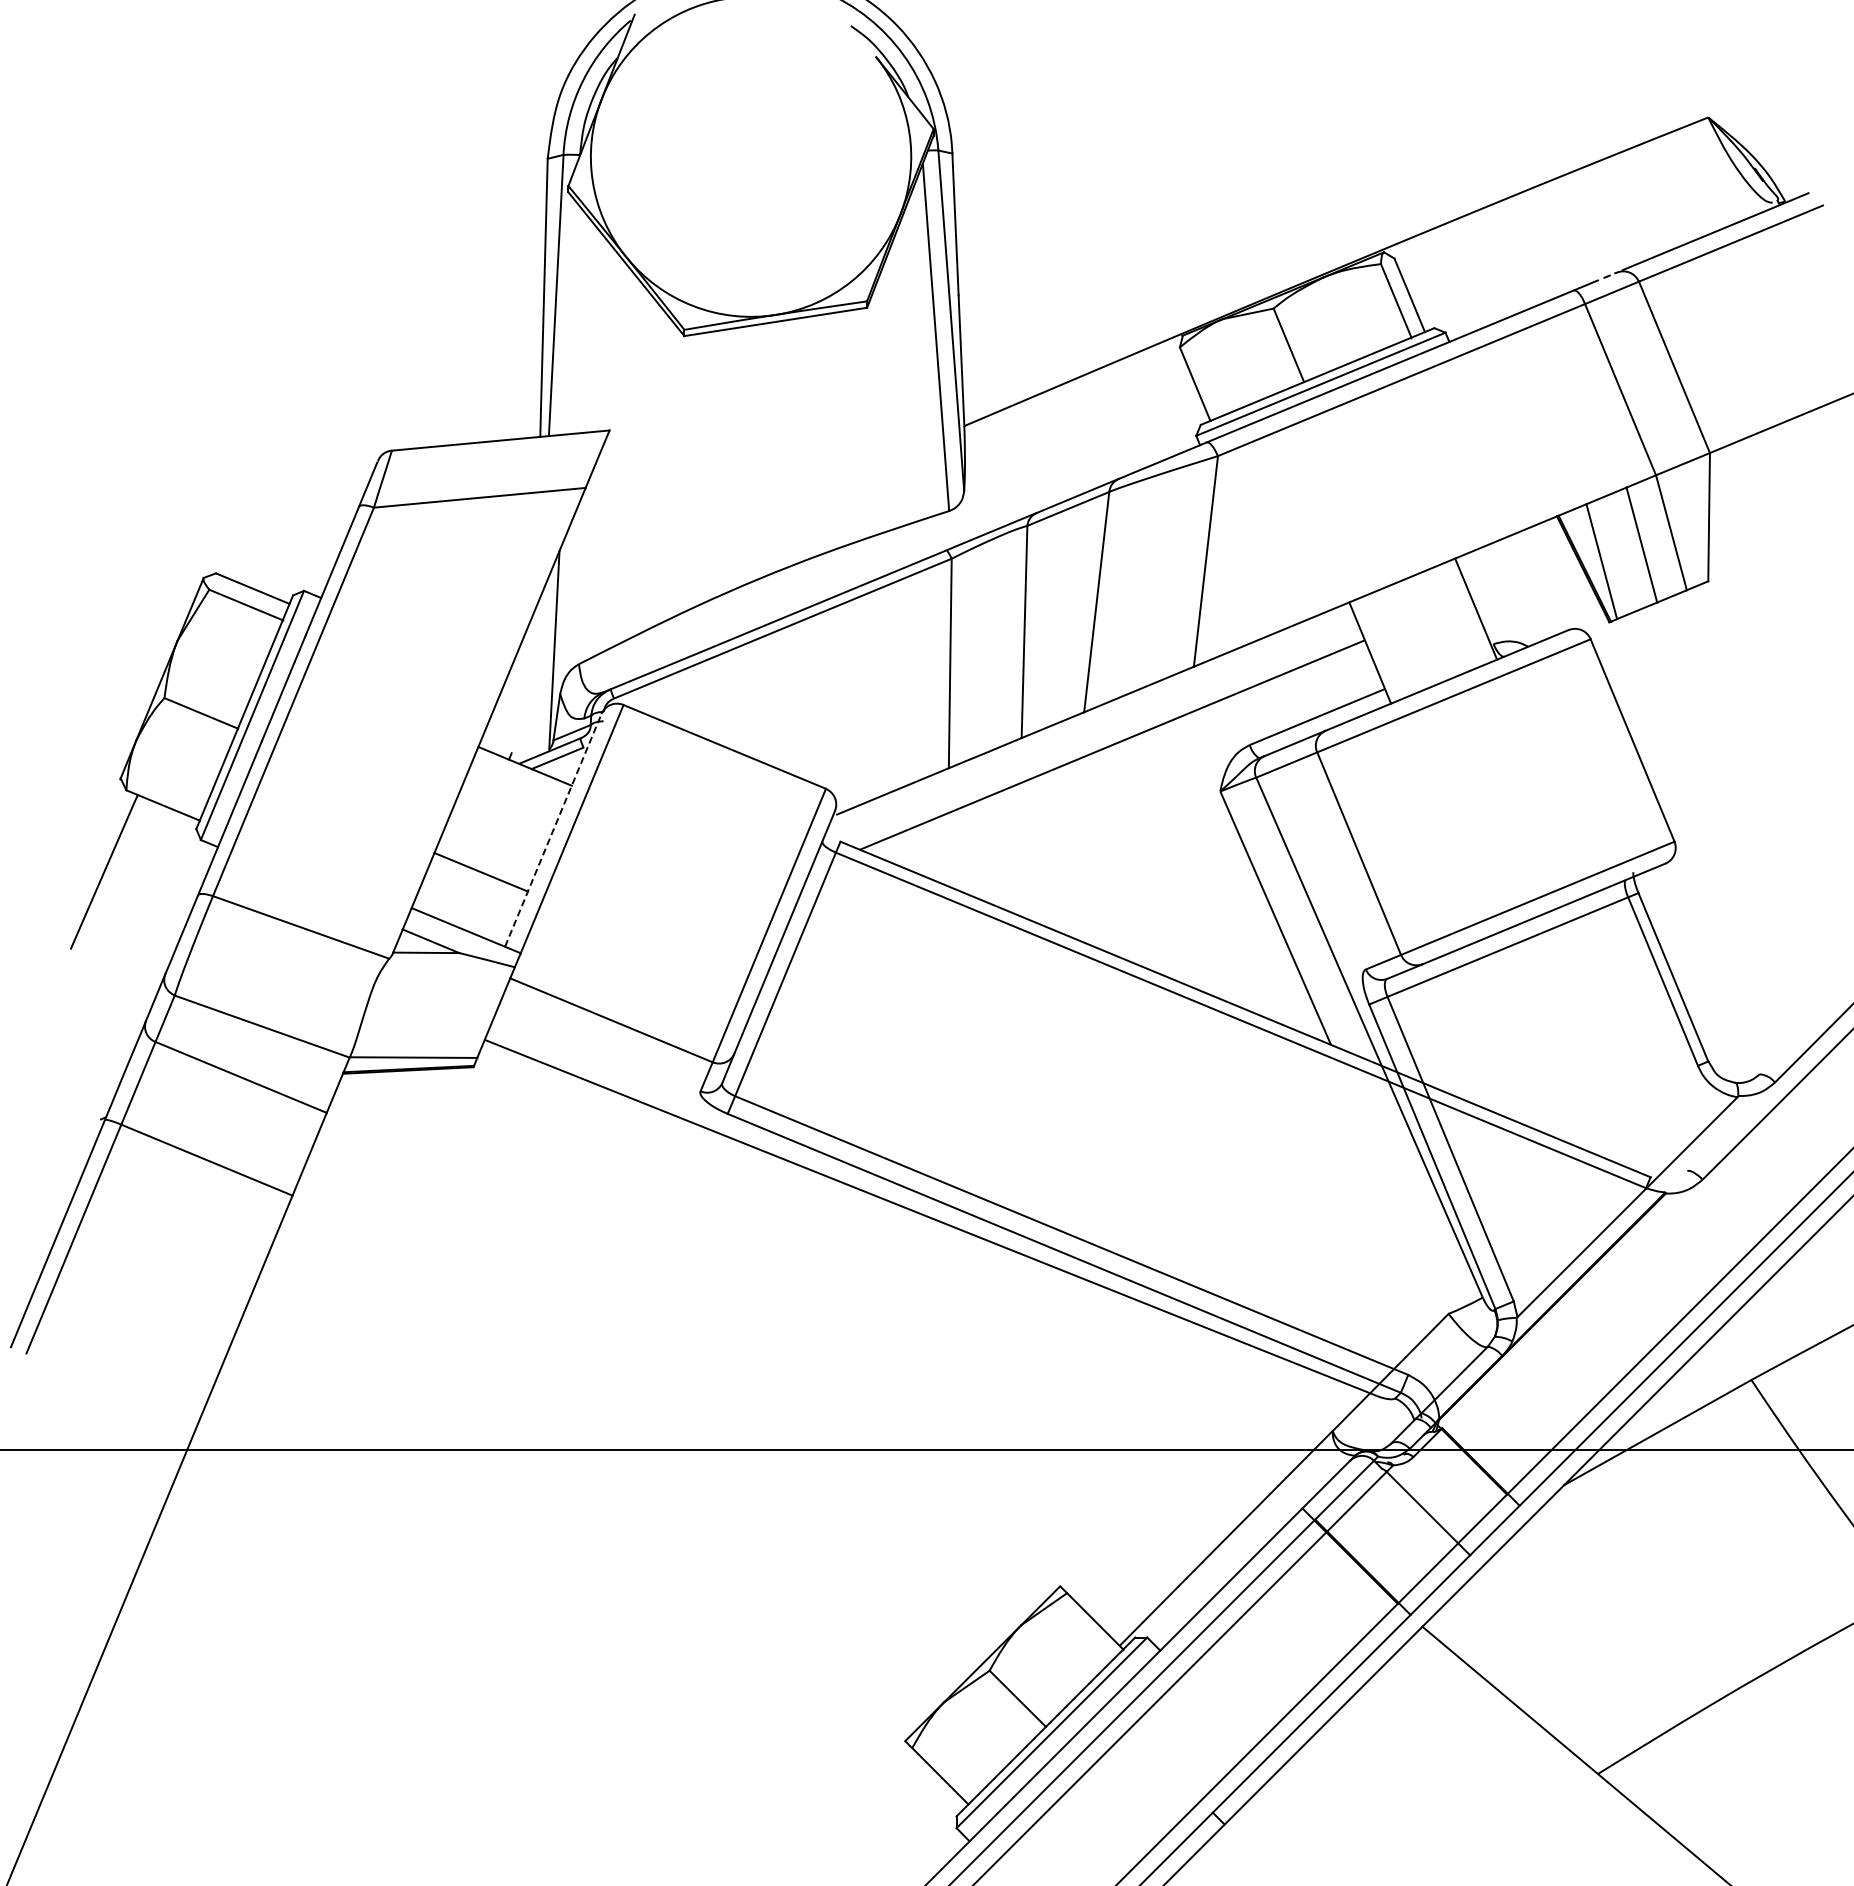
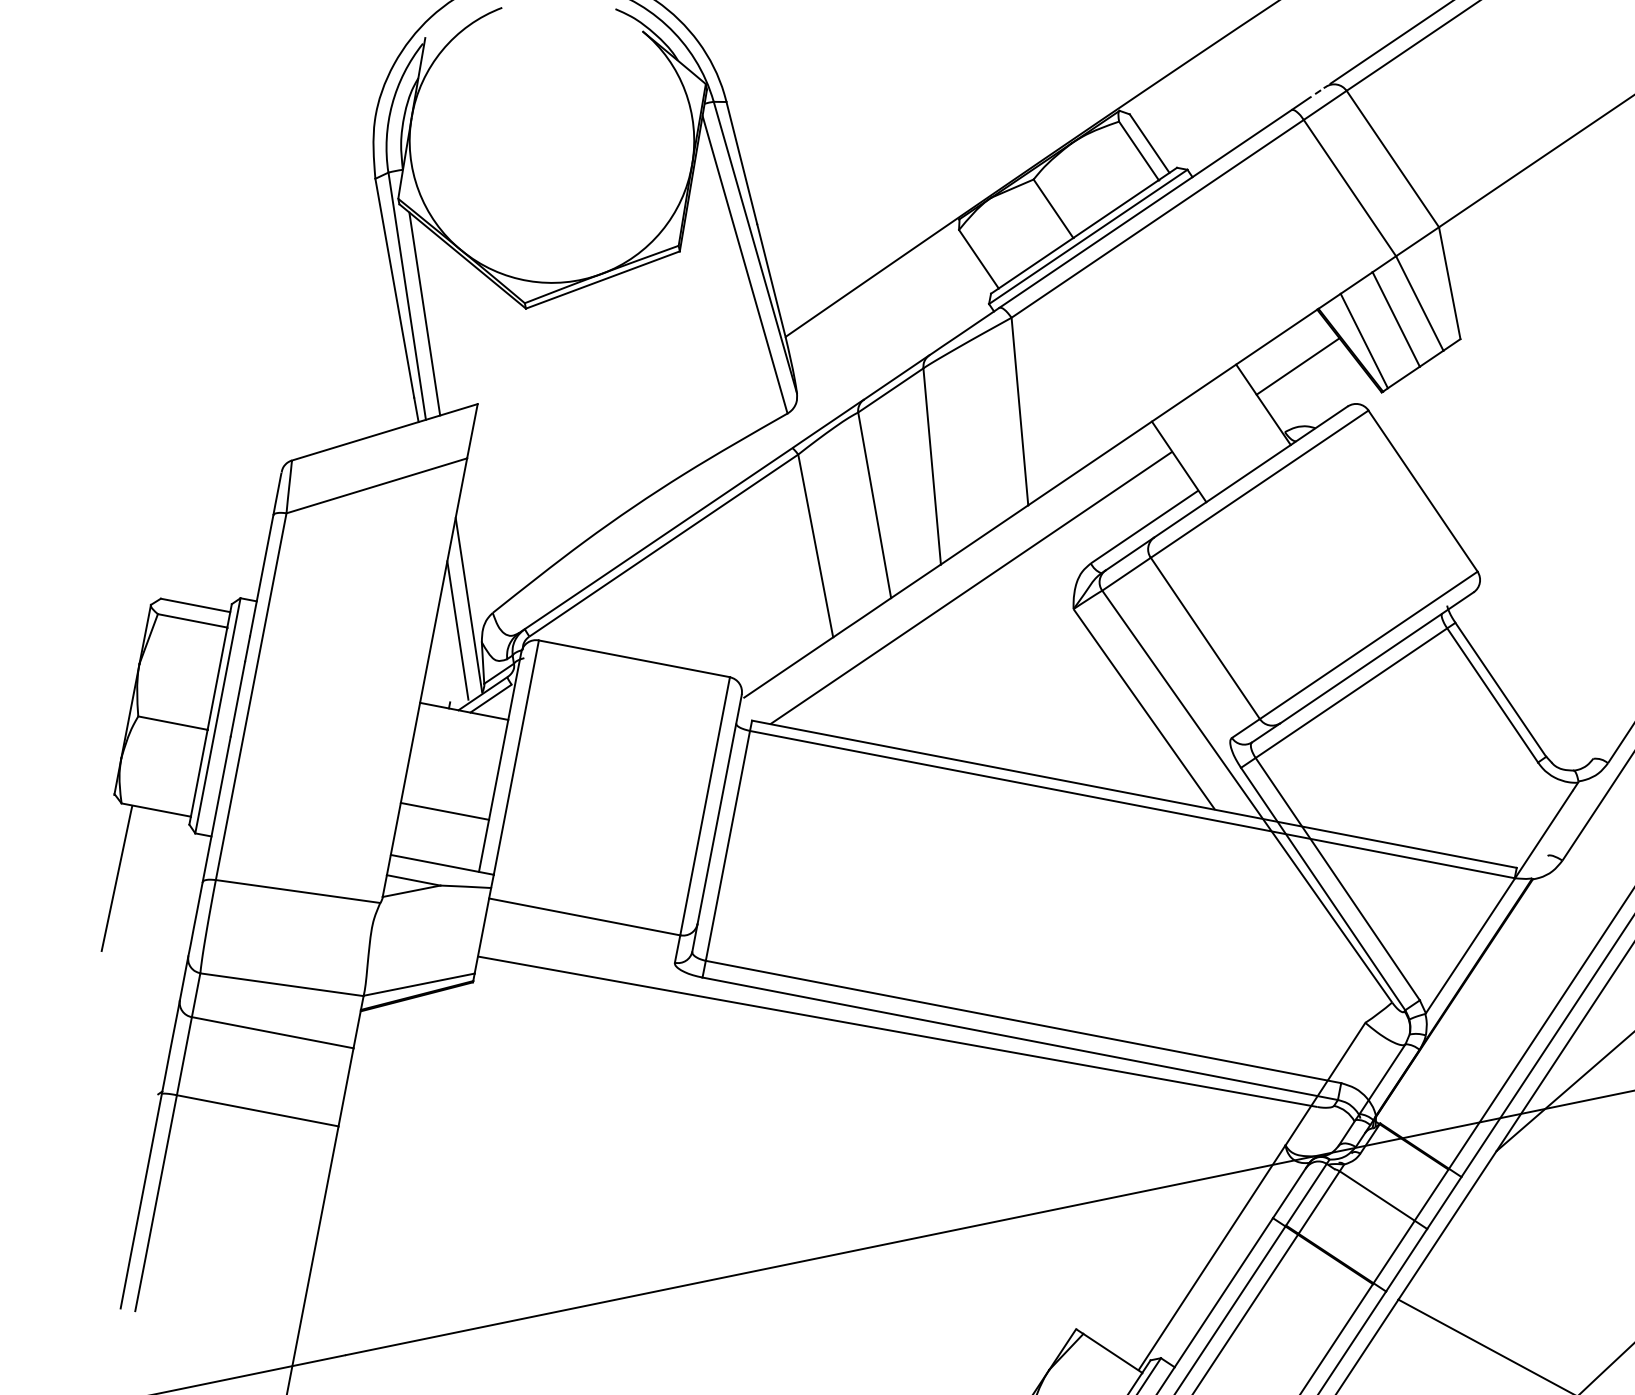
line: (571, 318) -> (424, 313), added
line: (1522, 574) -> (1297, 366), added
line: (536, 675) -> (457, 630), added
line: (553, 830) -> (500, 762), dashed -> solid

